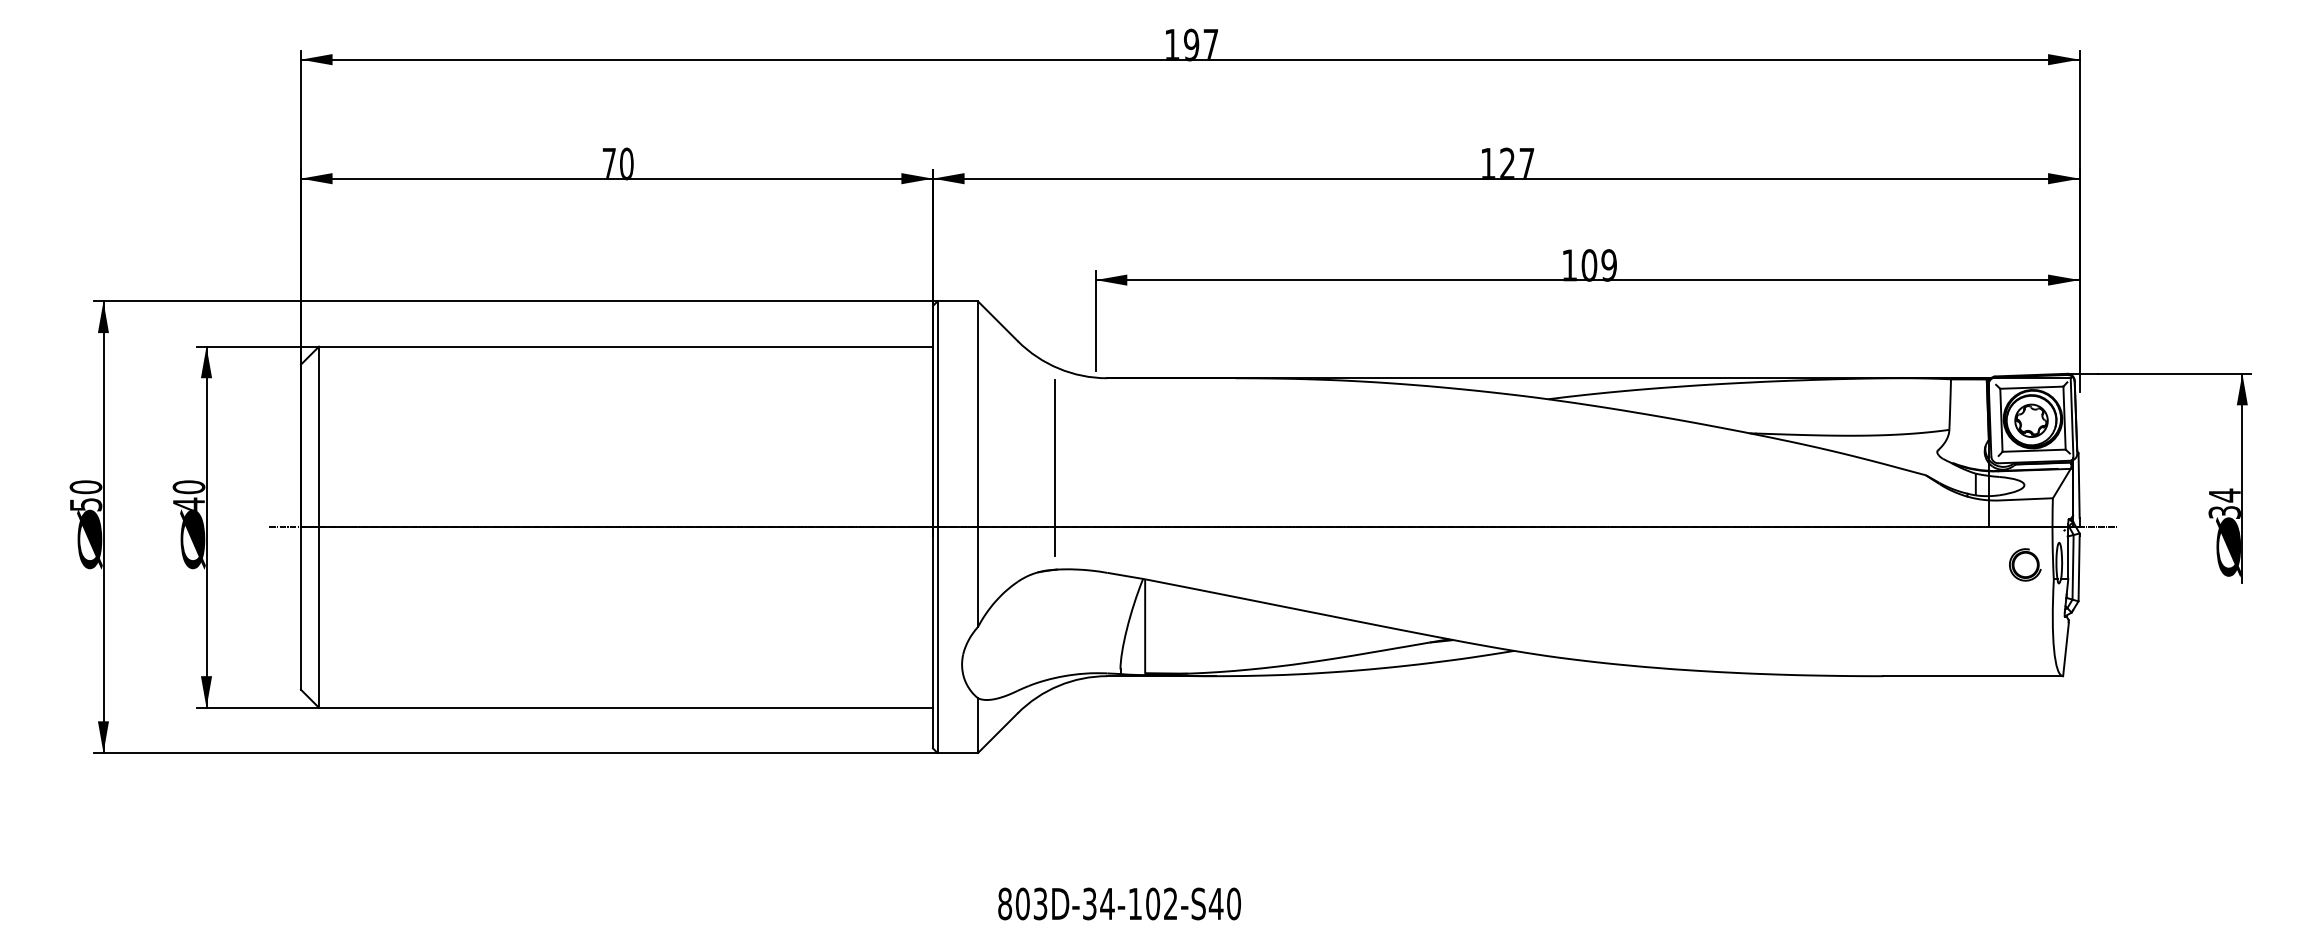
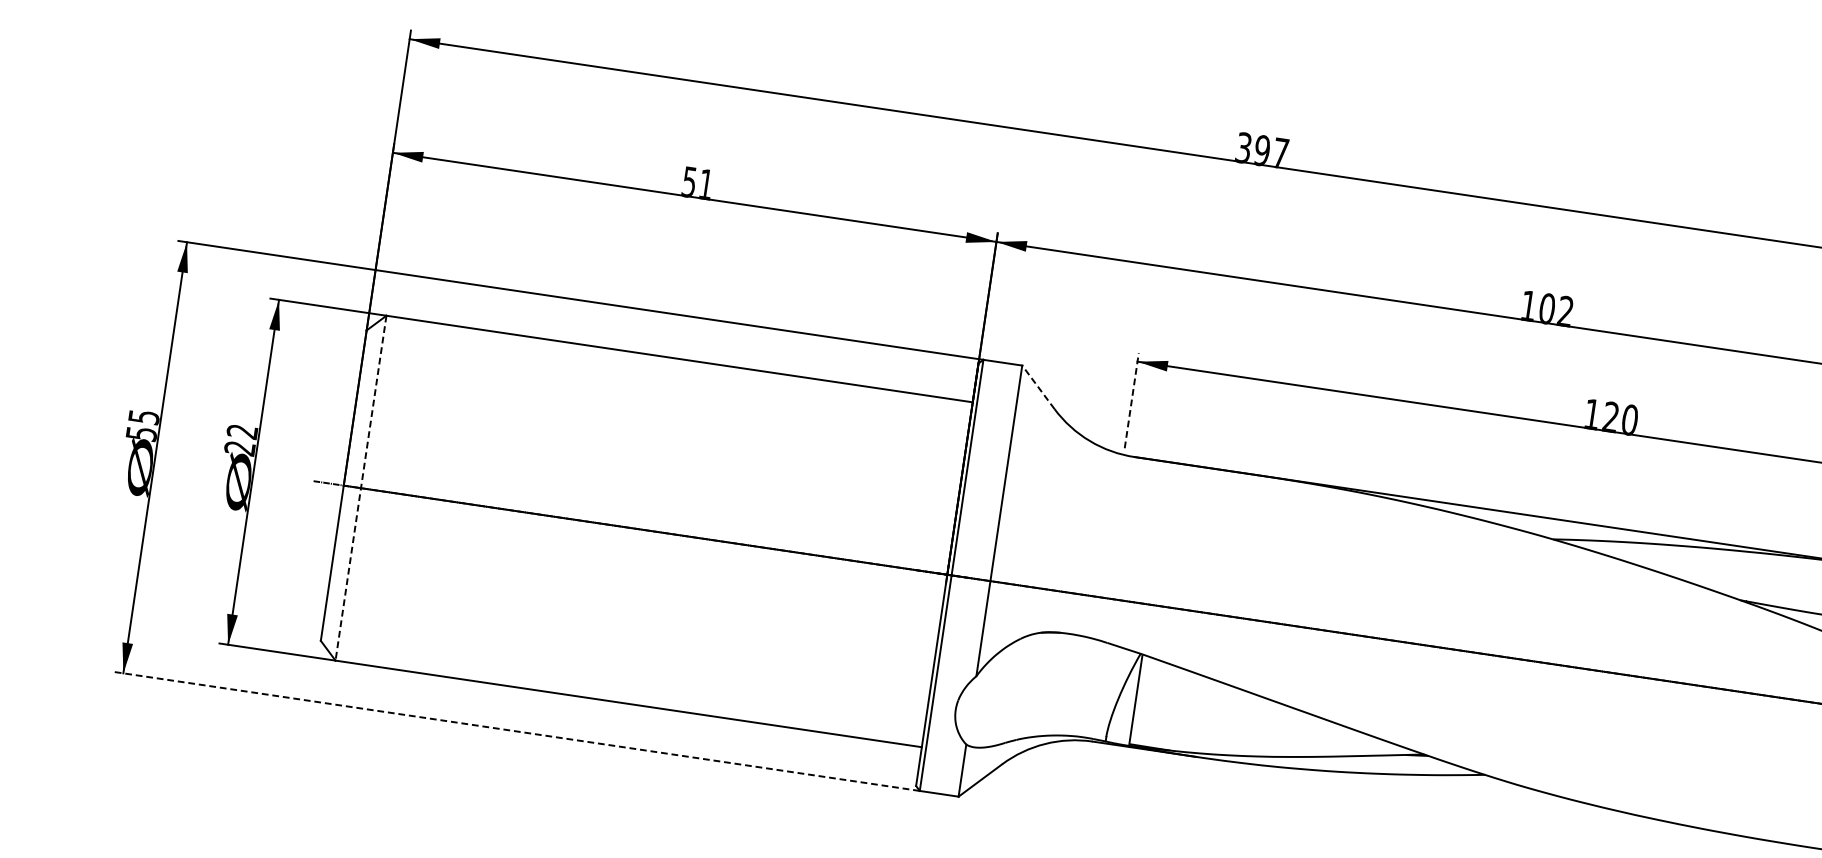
text: (1172, 44) -> (1244, 147), 197 -> 397
text: (617, 163) -> (697, 182), 70 -> 51
text: (1517, 163) -> (1556, 309), 127 -> 102
text: (1599, 265) -> (1620, 418), 109 -> 120
line: (1095, 320) -> (1131, 400), solid -> dashed
line: (997, 321) -> (1037, 387), solid -> dashed
line: (1054, 468) -> (1071, 535), removed
text: (85, 487) -> (143, 417), 50 -> 55
text: (188, 495) -> (240, 439), 40 -> 22
line: (319, 527) -> (361, 488), solid -> dashed
line: (515, 752) -> (516, 731), solid -> dashed

